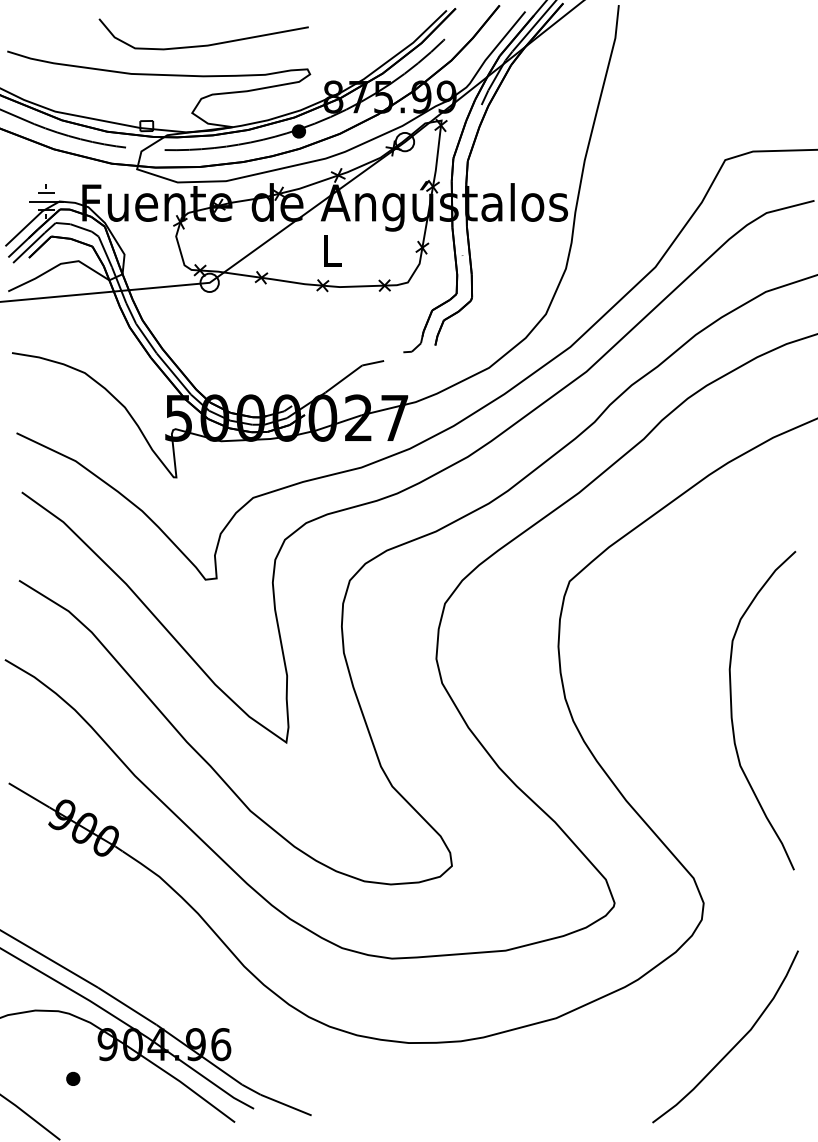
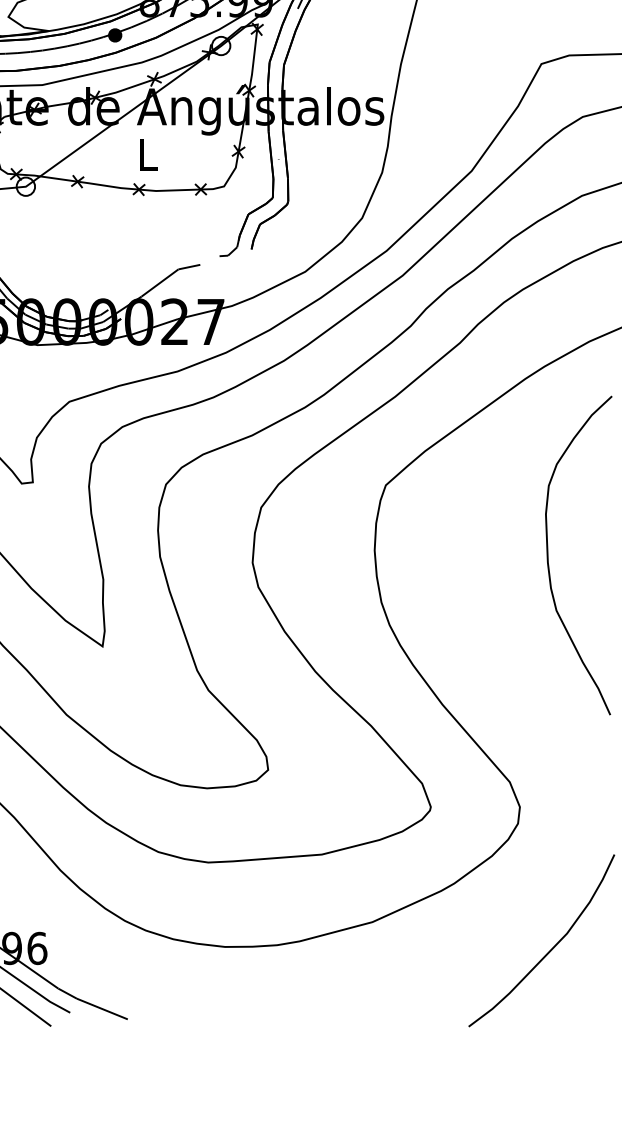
curve: (732, 710) -> (548, 555), moved

